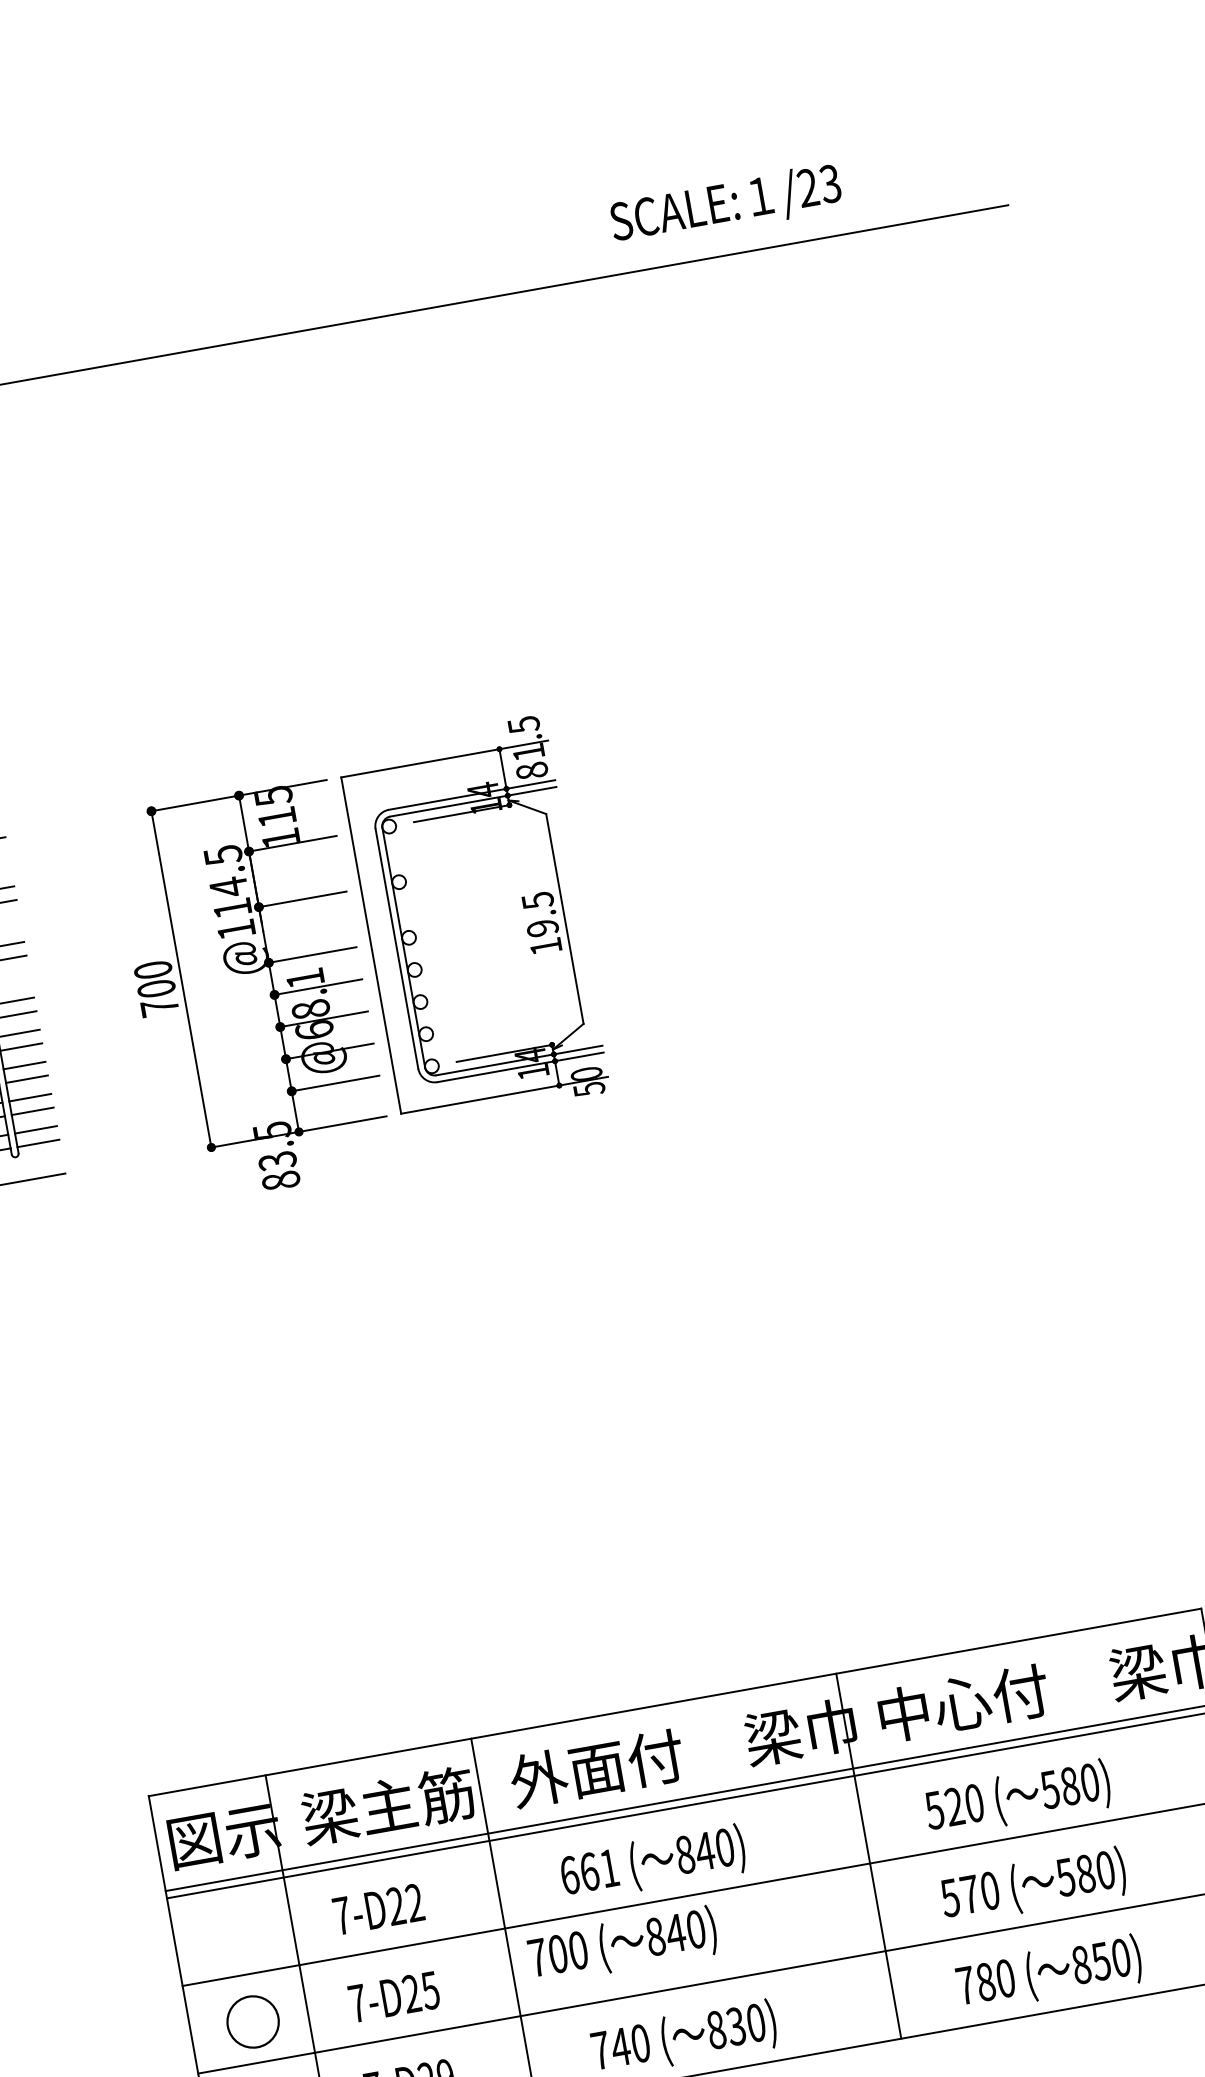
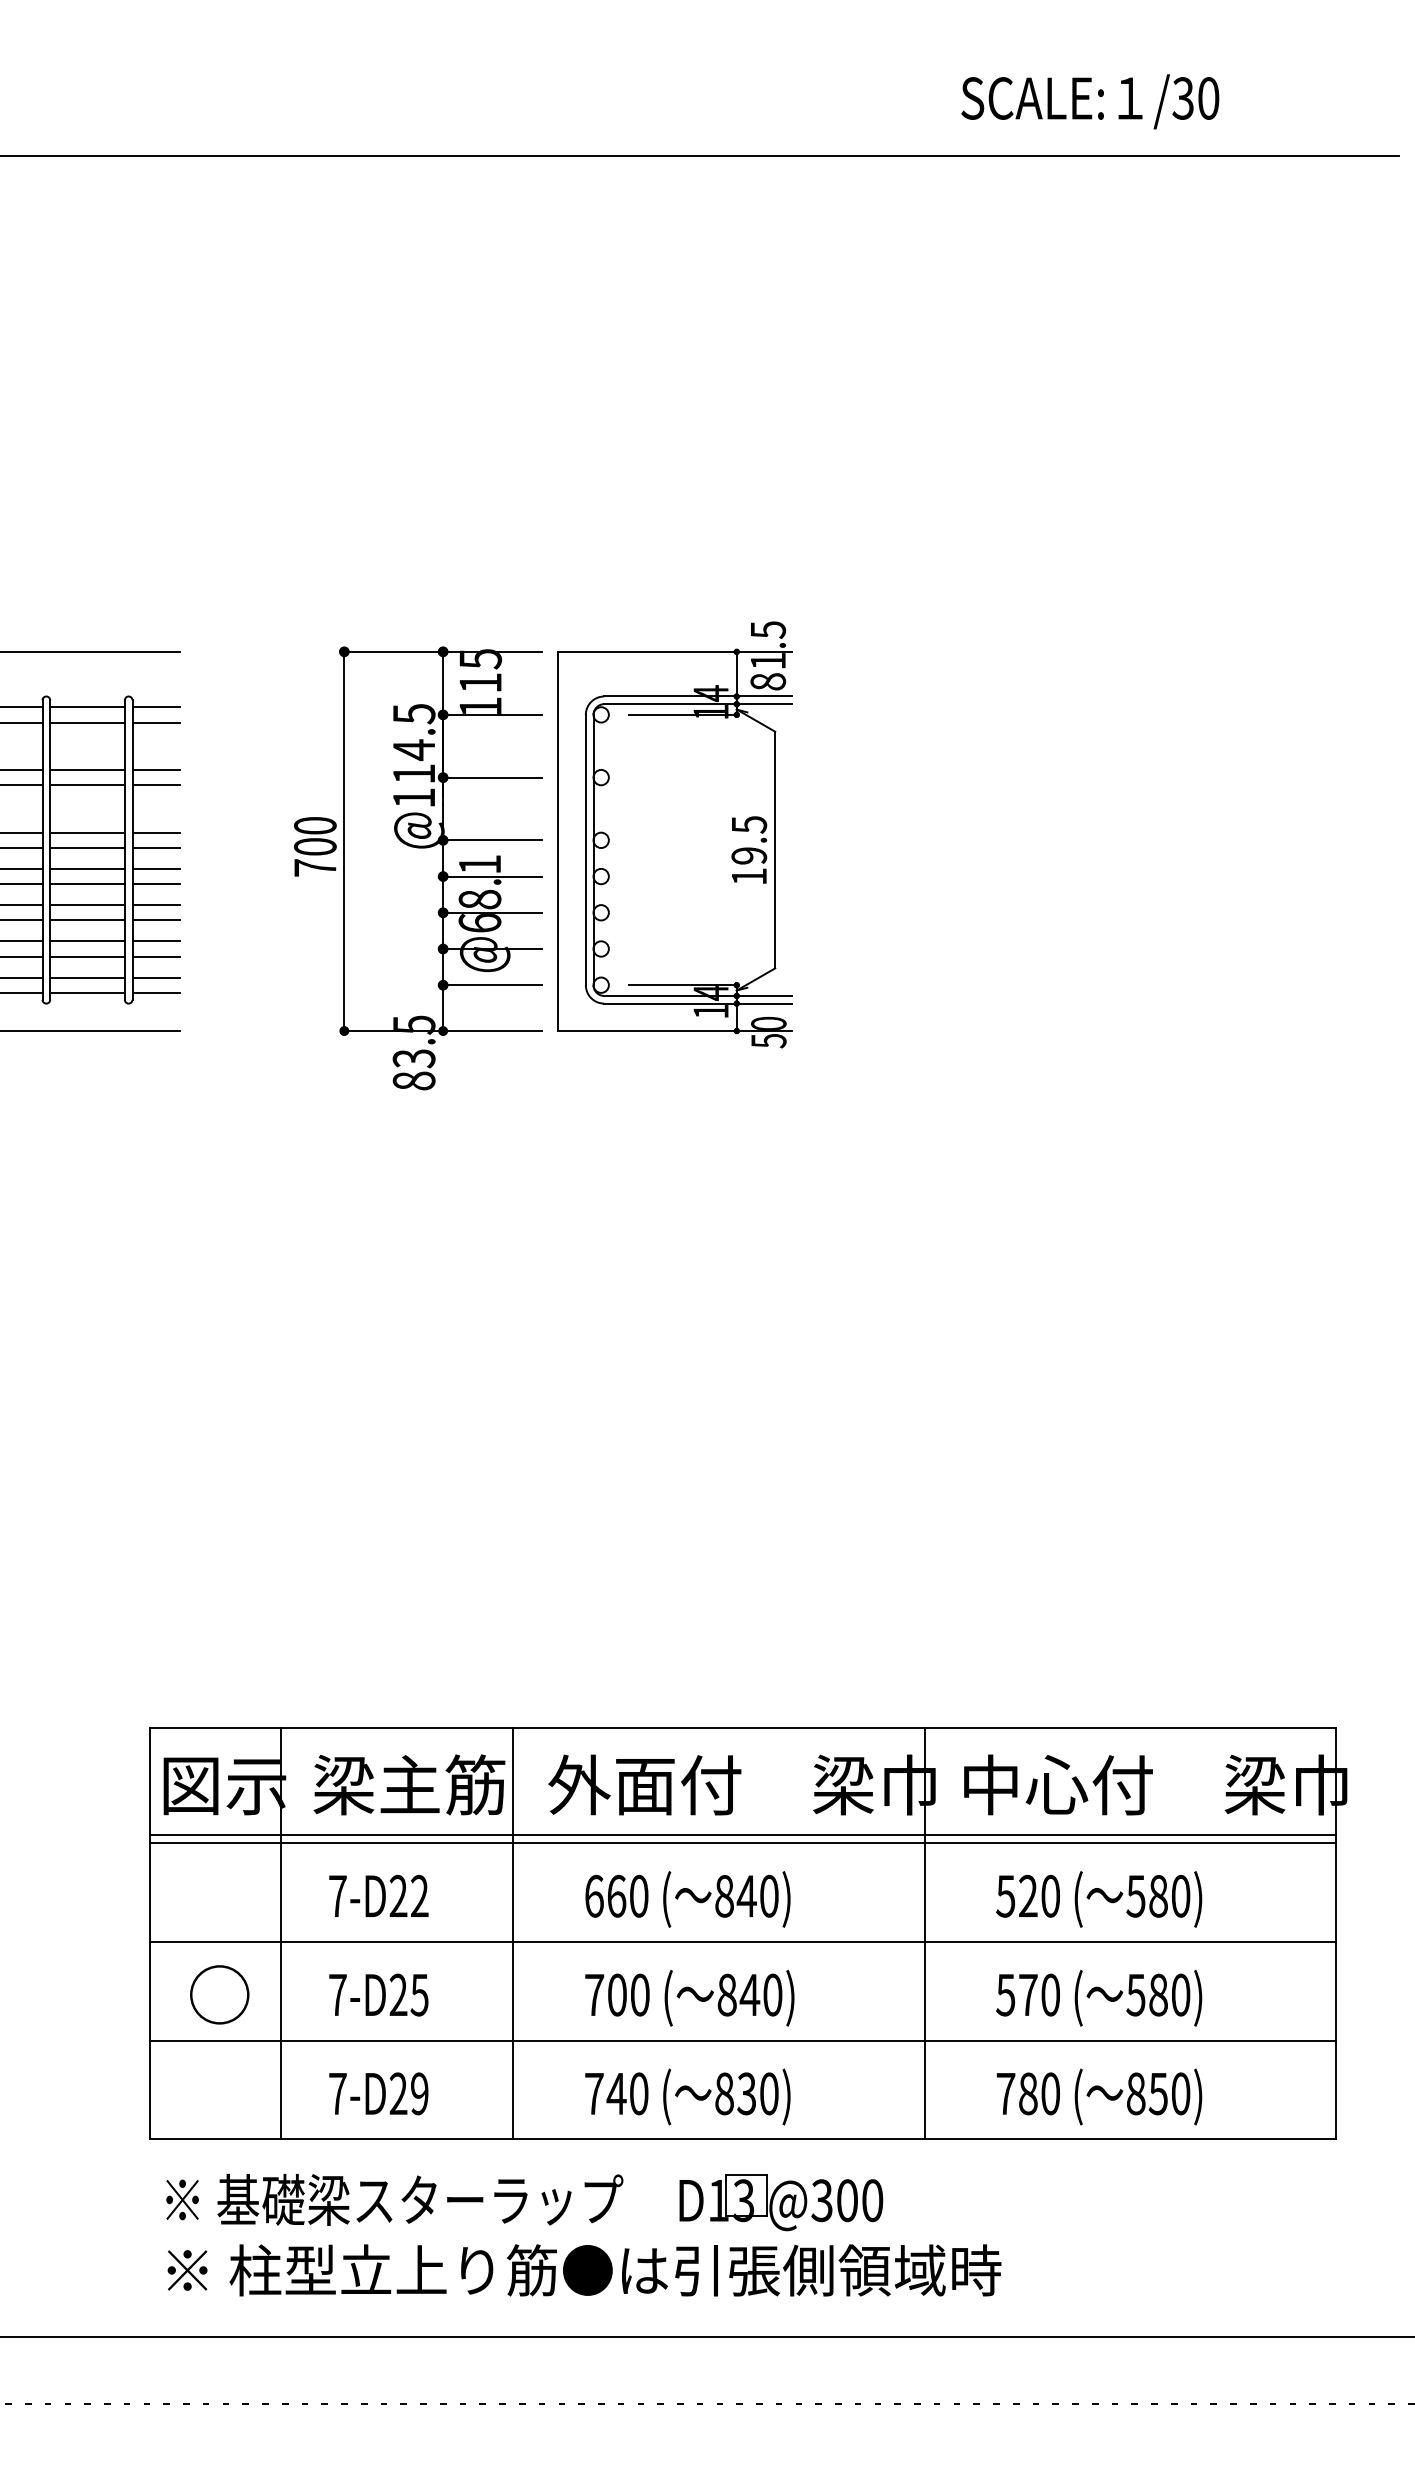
text: (818, 186) -> (1195, 98), /23 -> /30
text: (609, 1867) -> (639, 1895), 661 -> 660
text: (622, 1944) -> (689, 1997), moved

